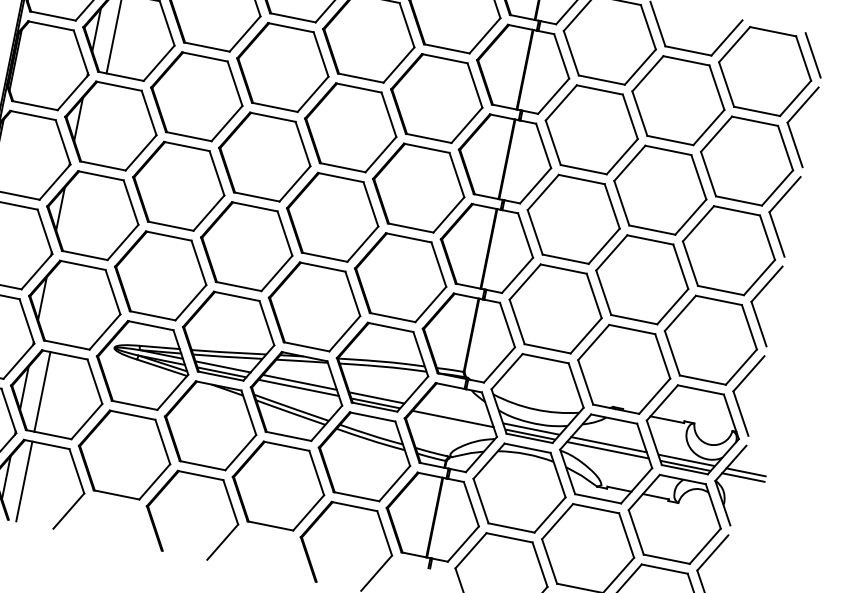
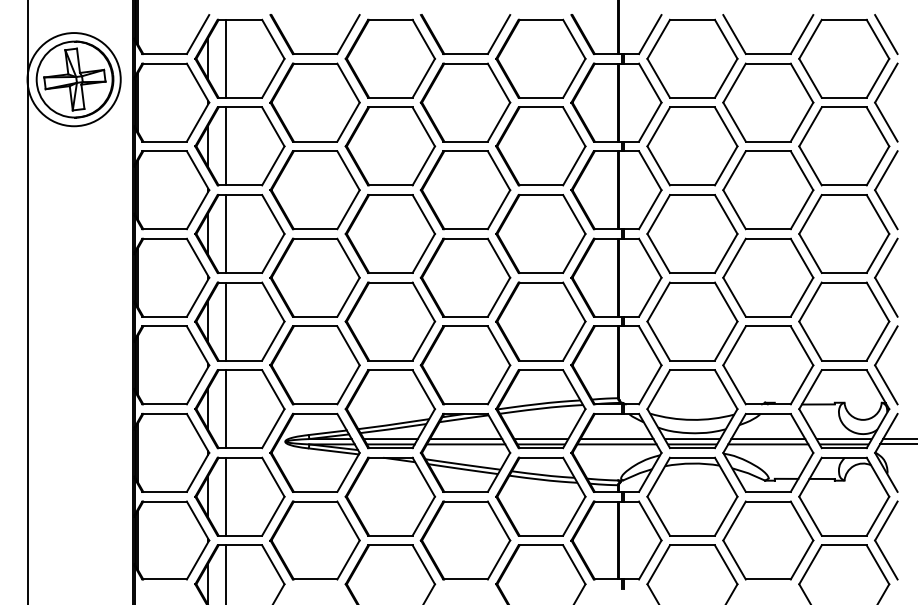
line: (96, 122) -> (225, 233), added
line: (78, 212) -> (225, 321), added
line: (59, 302) -> (225, 409), added
line: (453, 413) -> (616, 439), added

